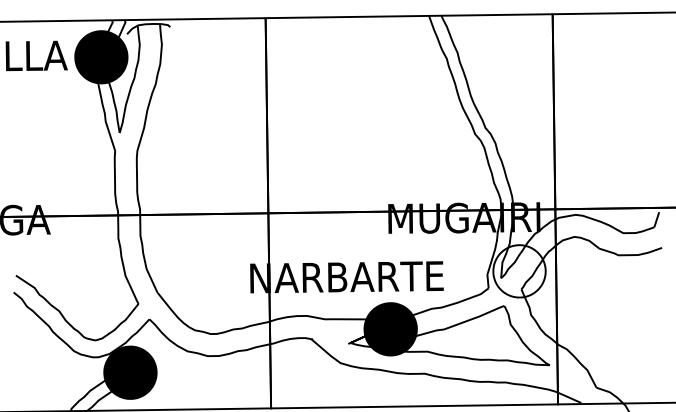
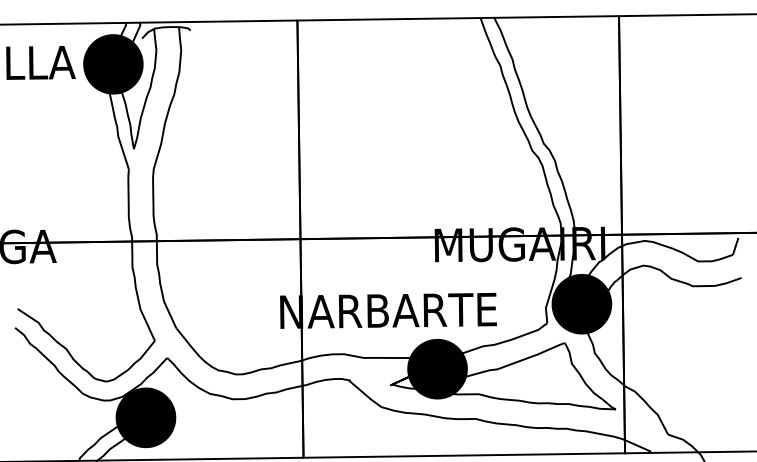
fill: (519, 270) -> (581, 303), added

